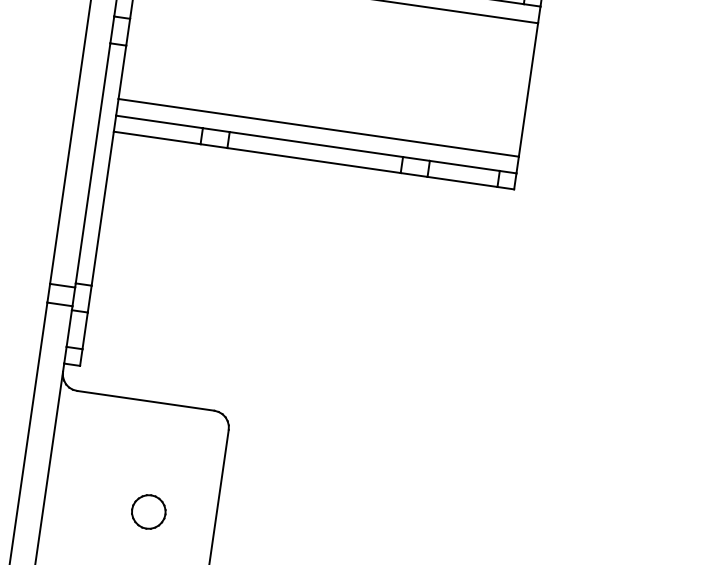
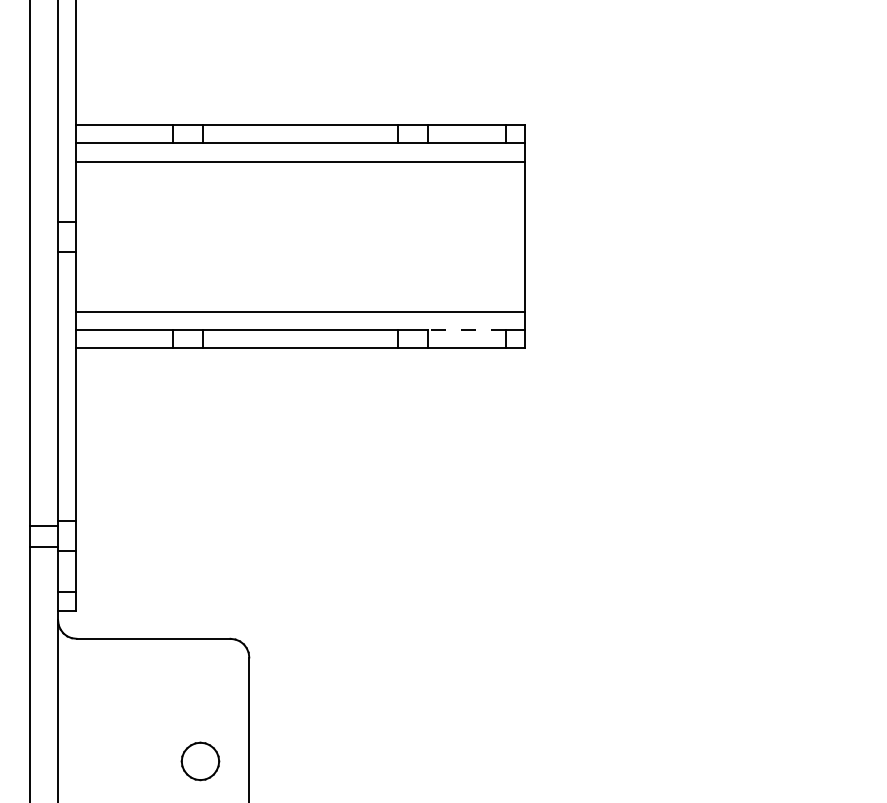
line: (464, 166) -> (466, 330), solid -> dashed
part: (148, 512) -> (200, 761), moved

